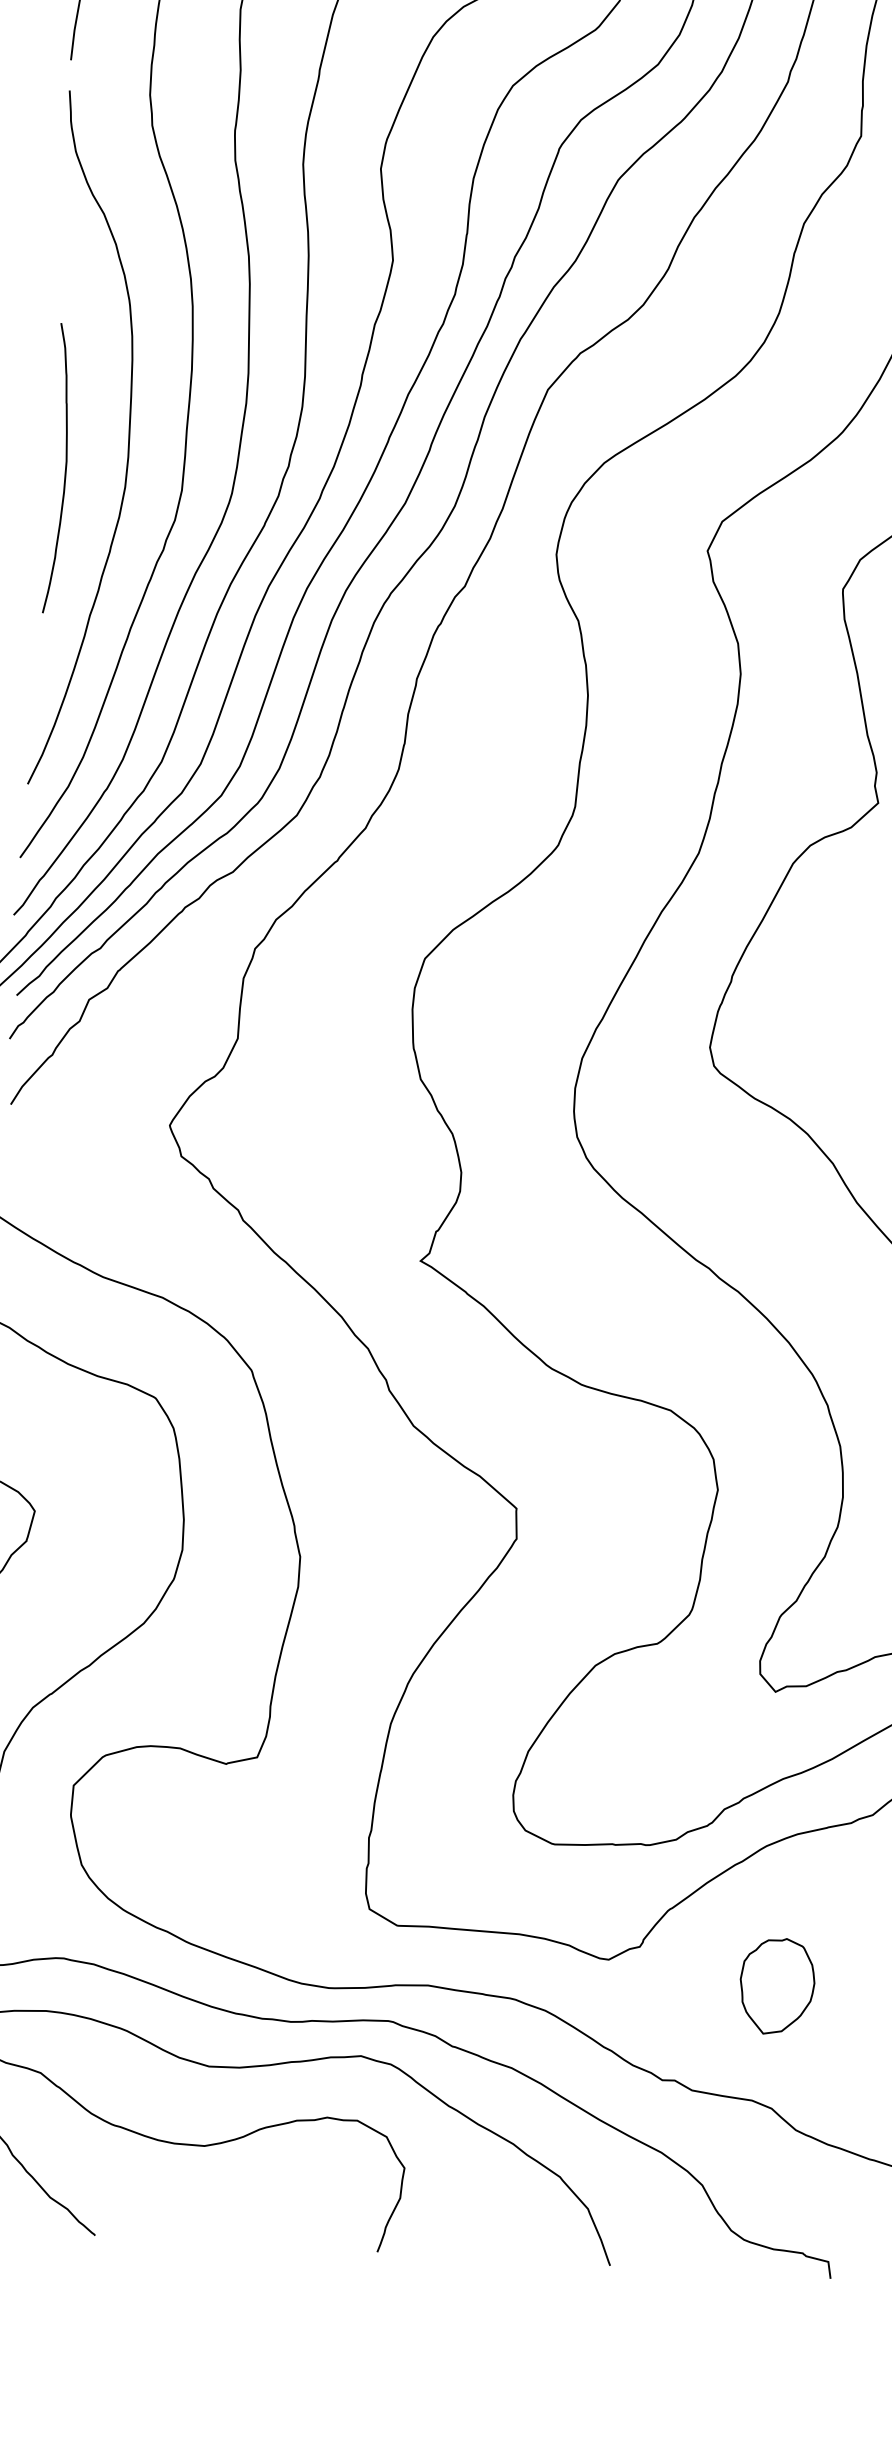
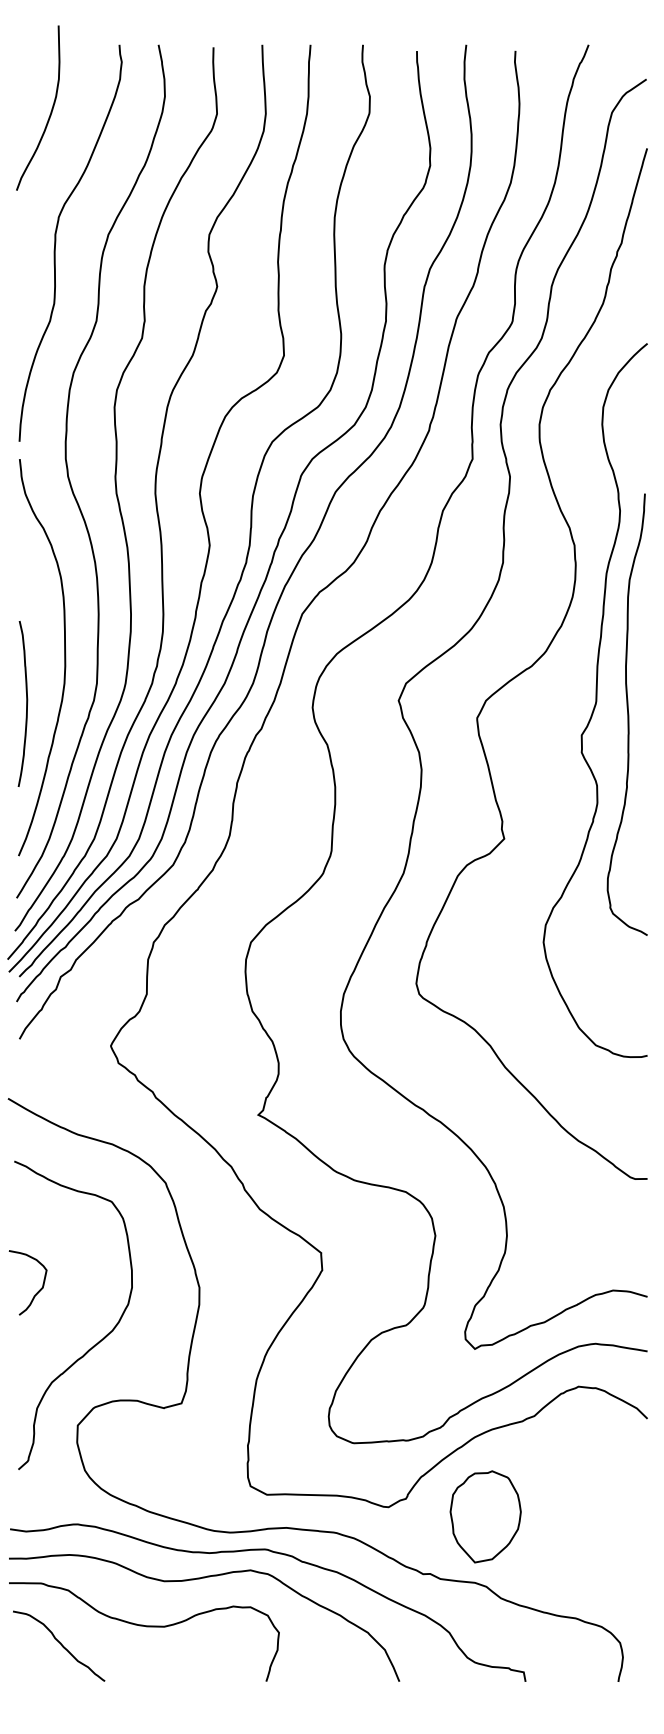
curve: (64, 468) -> (26, 703), moved
part: (777, 1985) -> (485, 1516), size x1.67

